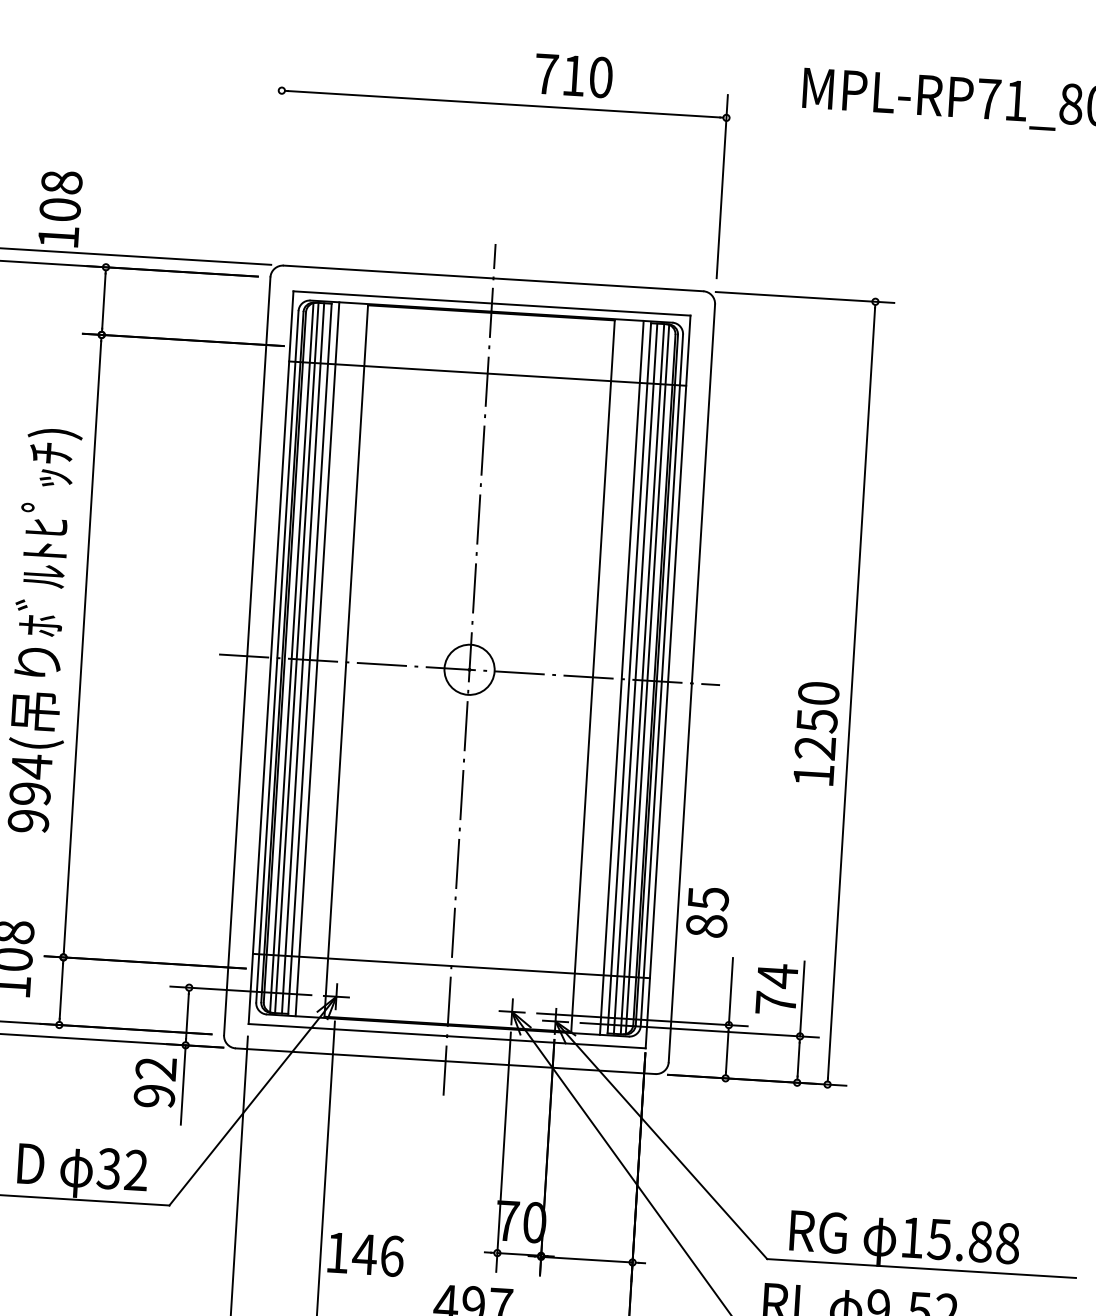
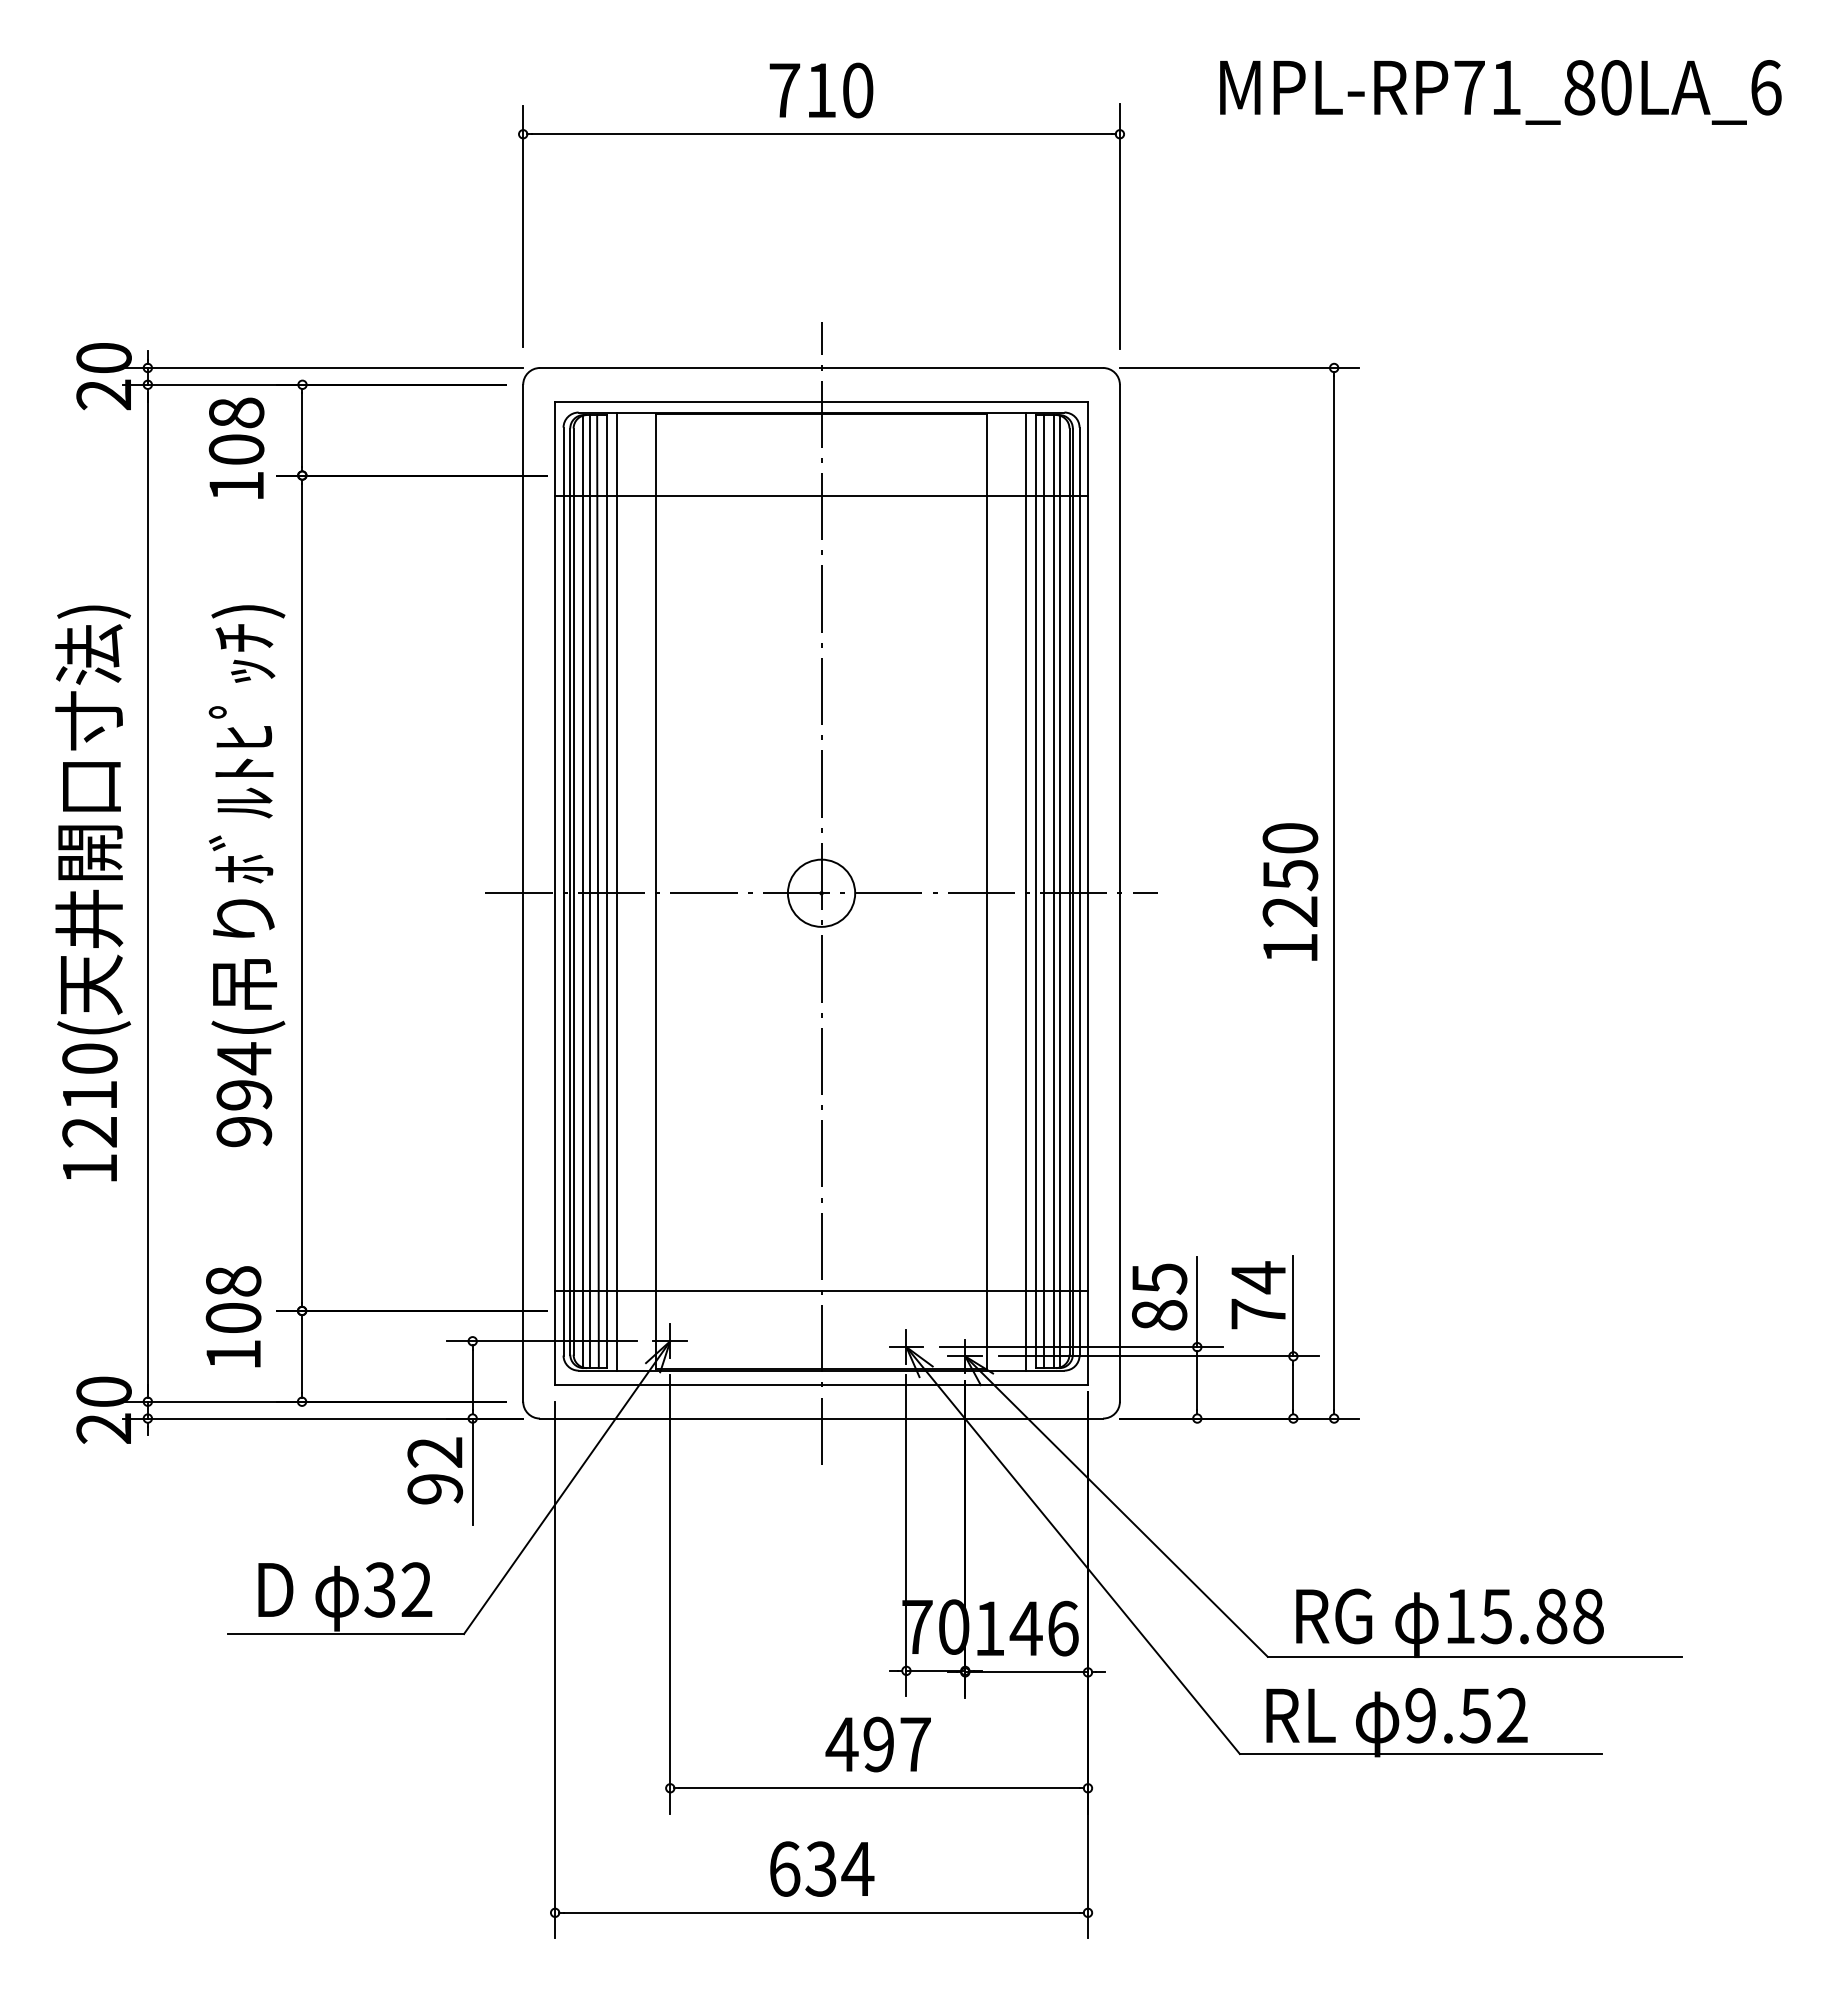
text: (573, 75) -> (821, 90), moved
line: (277, 159) -> (523, 226), added
text: (60, 208) -> (236, 447), moved
text: (816, 733) -> (1290, 891), moved
text: (707, 911) -> (1159, 1296), moved
text: (365, 1254) -> (1027, 1628), moved

